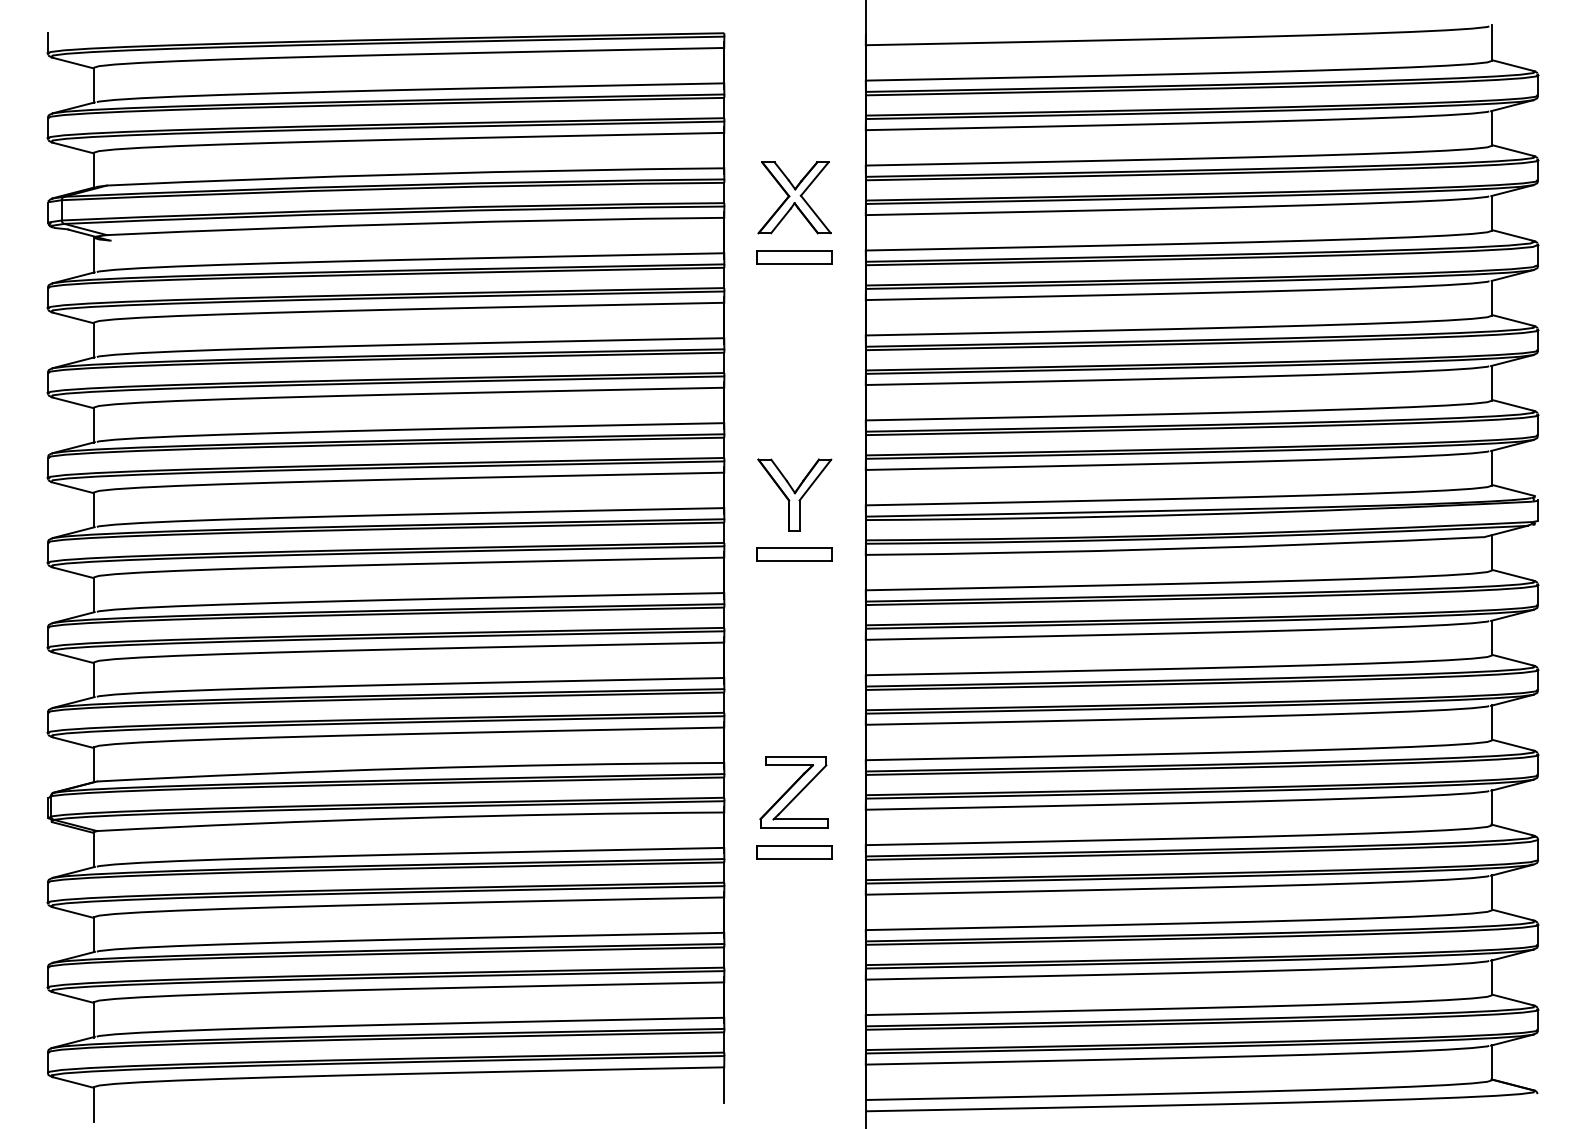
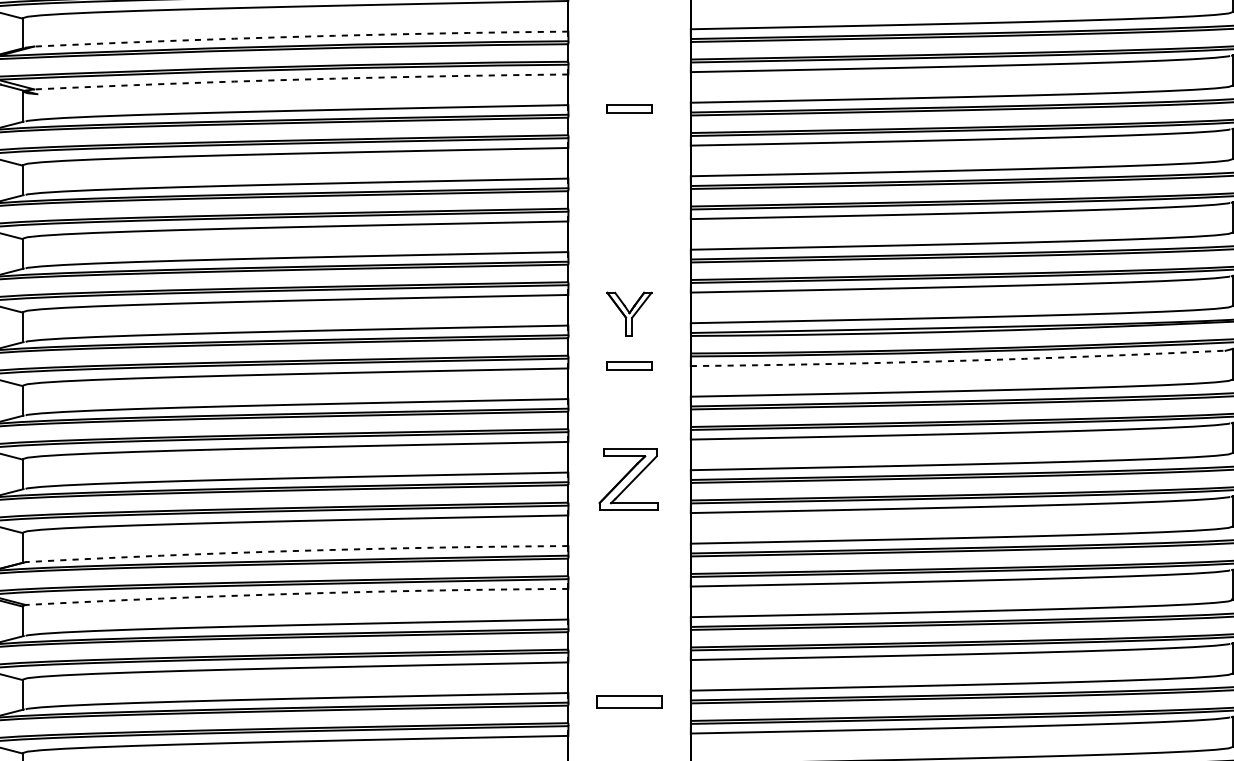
arc: (415, 174) -> (301, 36), solid -> dashed
part: (794, 197) -> (629, 56), removed
arc: (415, 223) -> (301, 79), solid -> dashed
part: (794, 257) -> (629, 108), size x0.7
part: (794, 494) -> (629, 313), size x0.7
arc: (1174, 548) -> (957, 360), solid -> dashed
part: (794, 554) -> (629, 365), size x0.7
arc: (410, 768) -> (296, 550), solid -> dashed
part: (793, 792) -> (628, 479), moved
arc: (410, 818) -> (296, 594), solid -> dashed
part: (794, 852) -> (629, 702), moved

